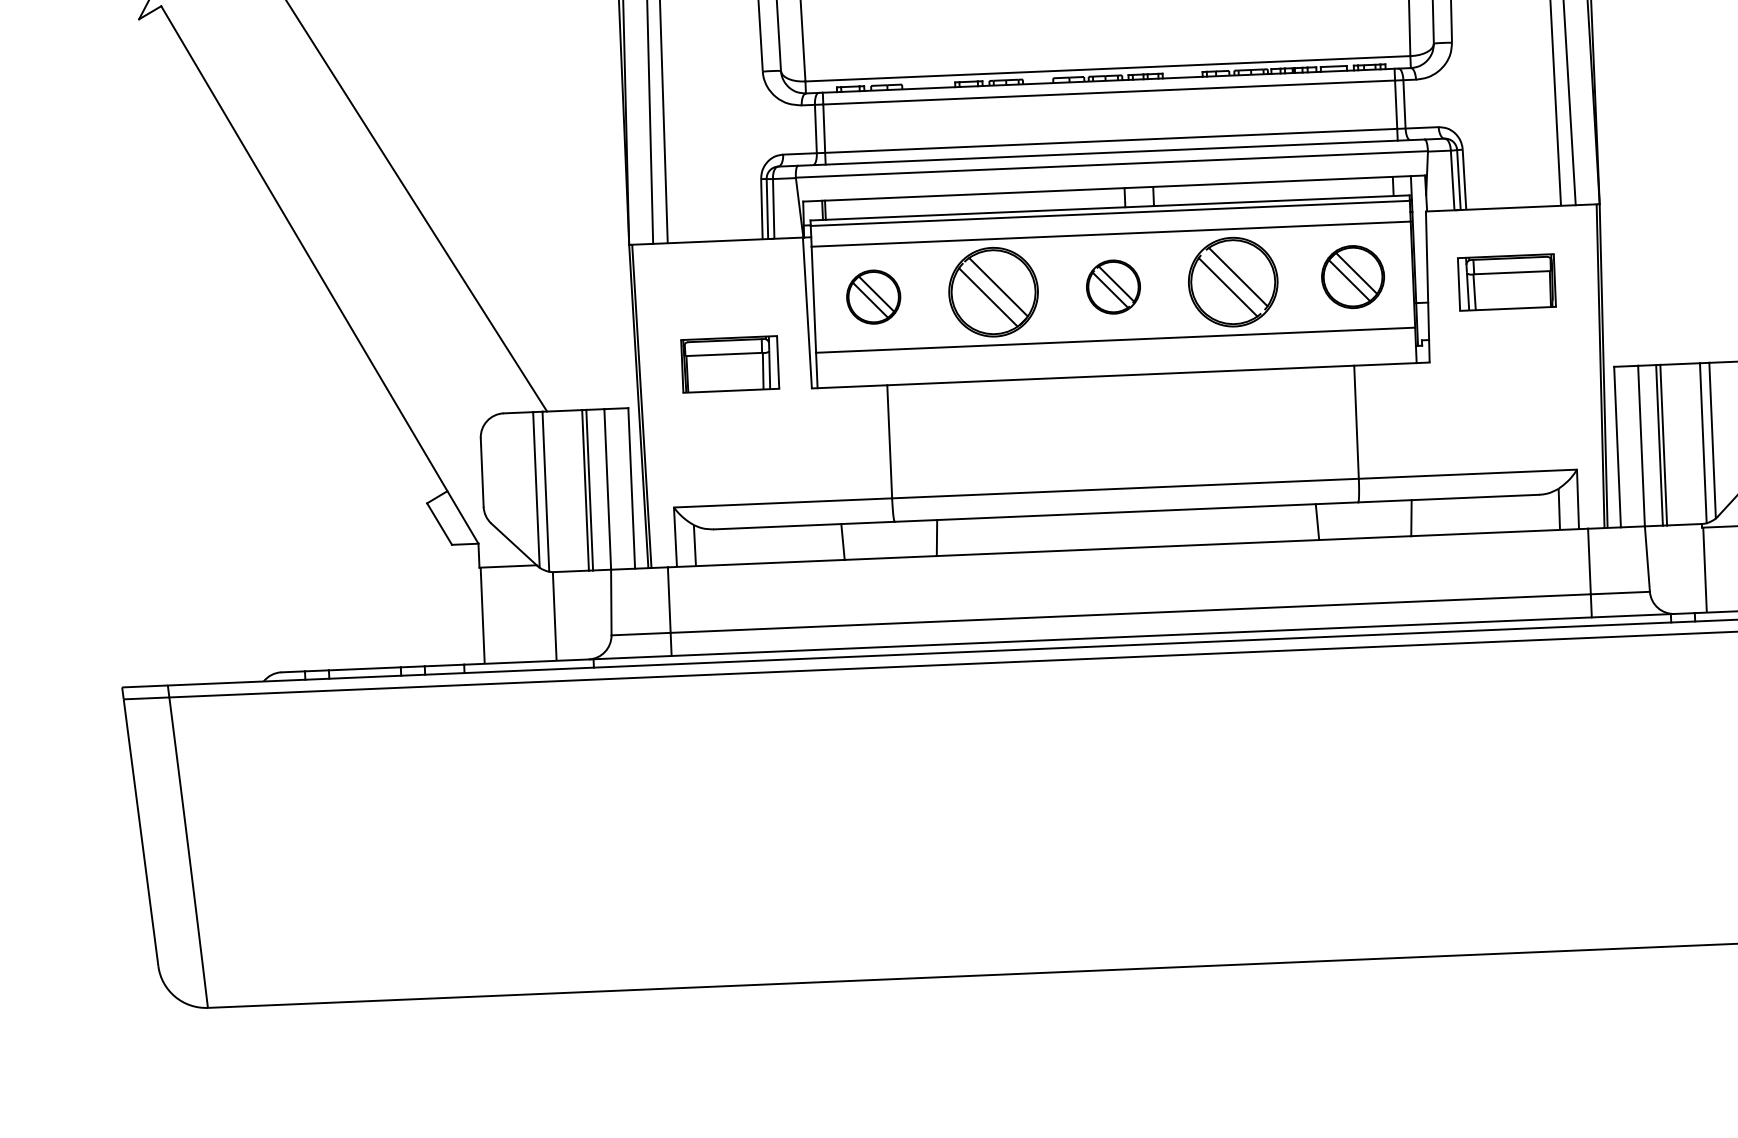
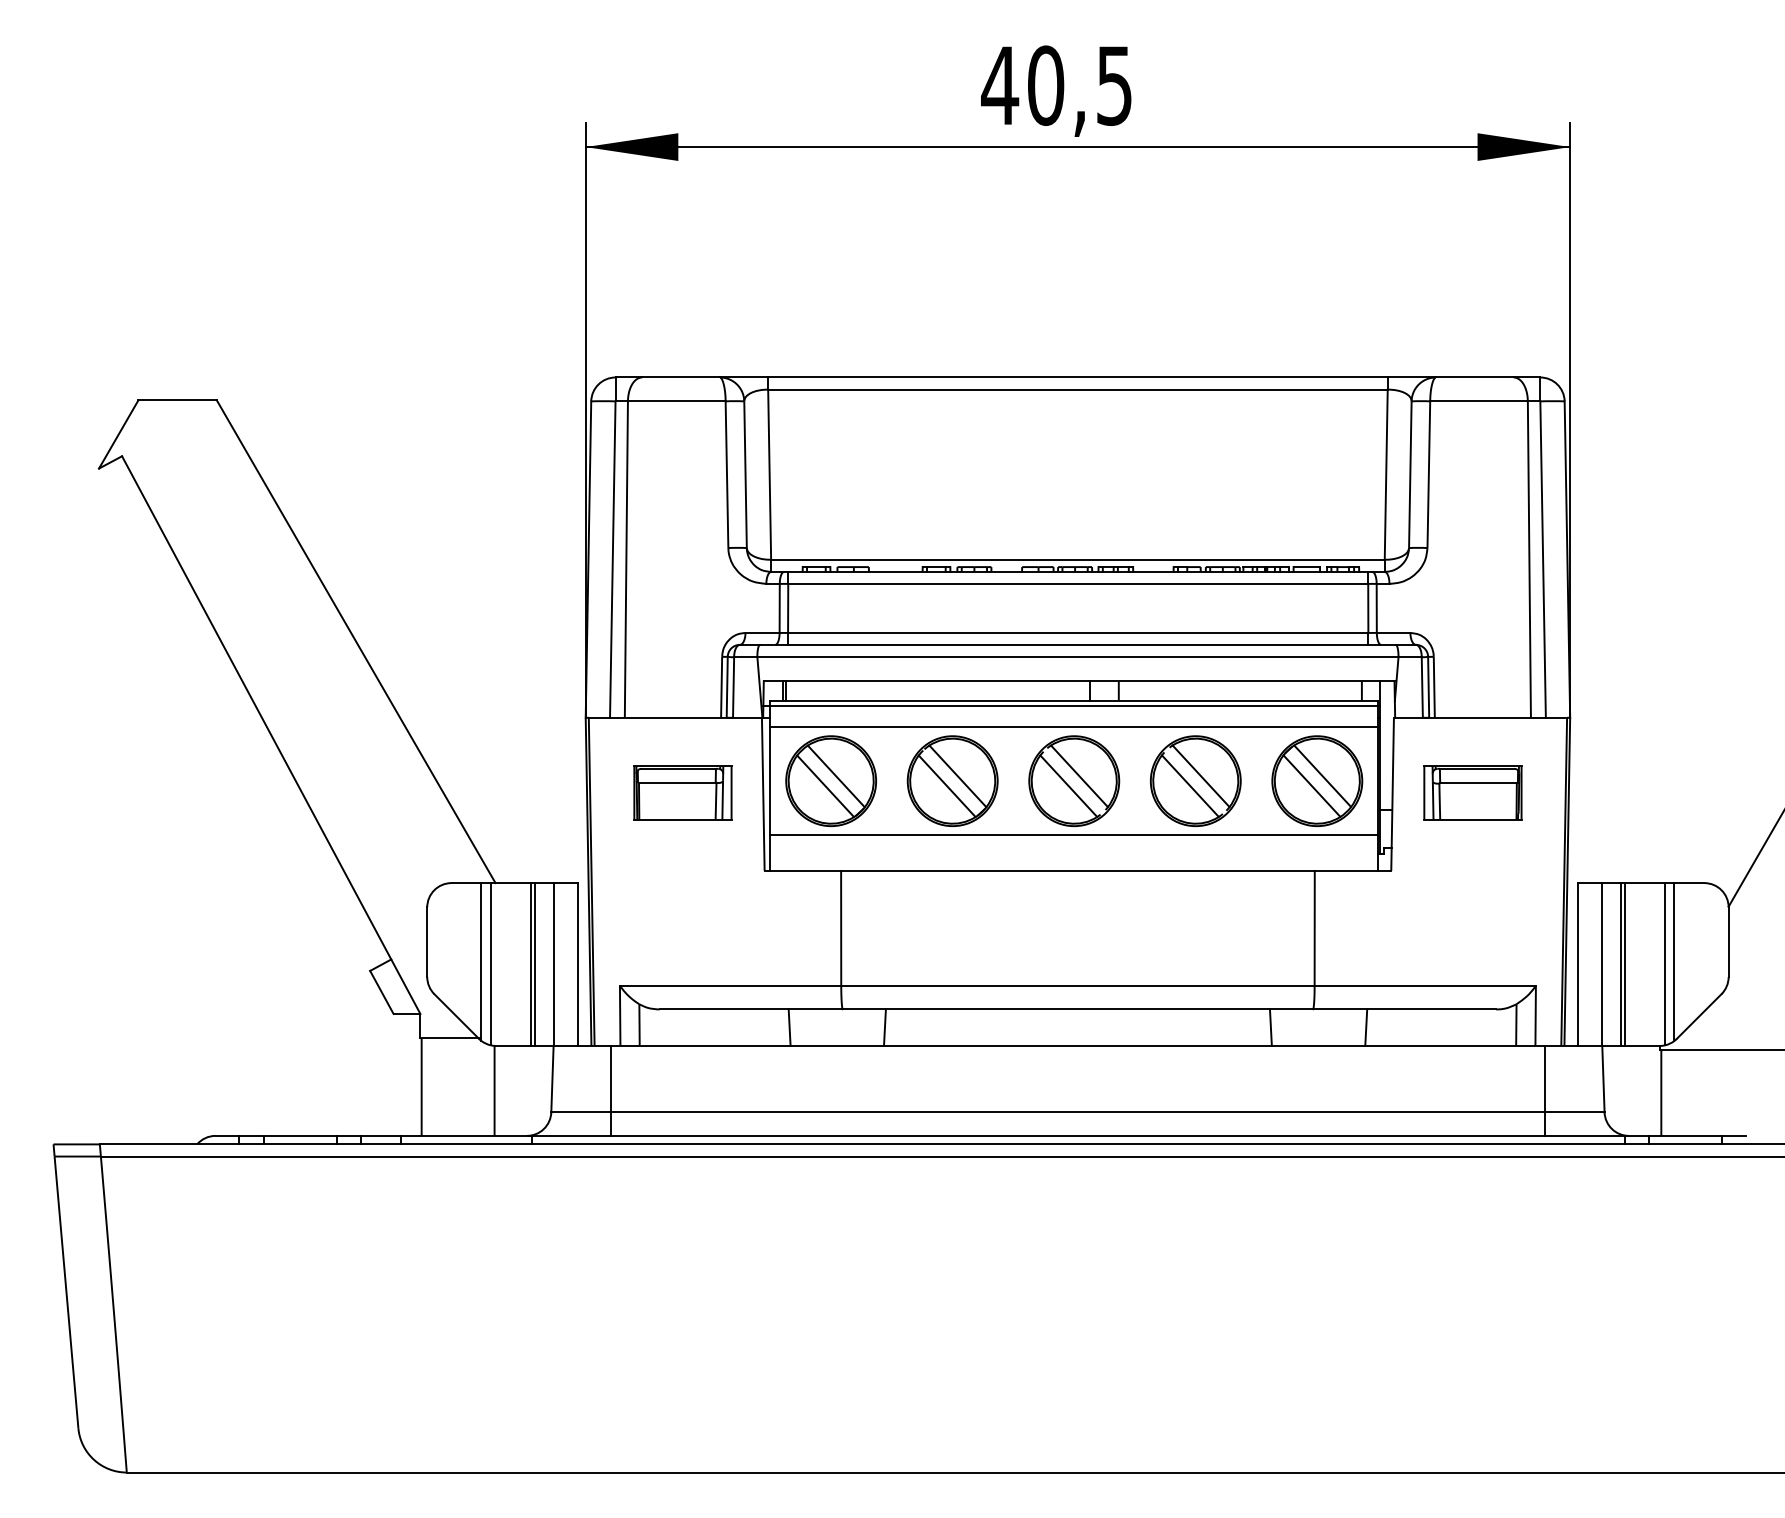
part: (1353, 276) -> (1317, 780), size x1.43
part: (1113, 286) -> (1074, 780), size x1.67
part: (873, 296) -> (830, 780), size x1.67
part: (729, 363) -> (682, 792), moved

